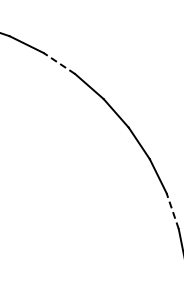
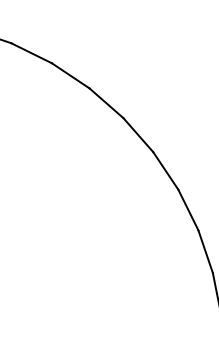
line: (59, 63) -> (70, 75), dashed -> solid
line: (172, 211) -> (205, 252), dashed -> solid

